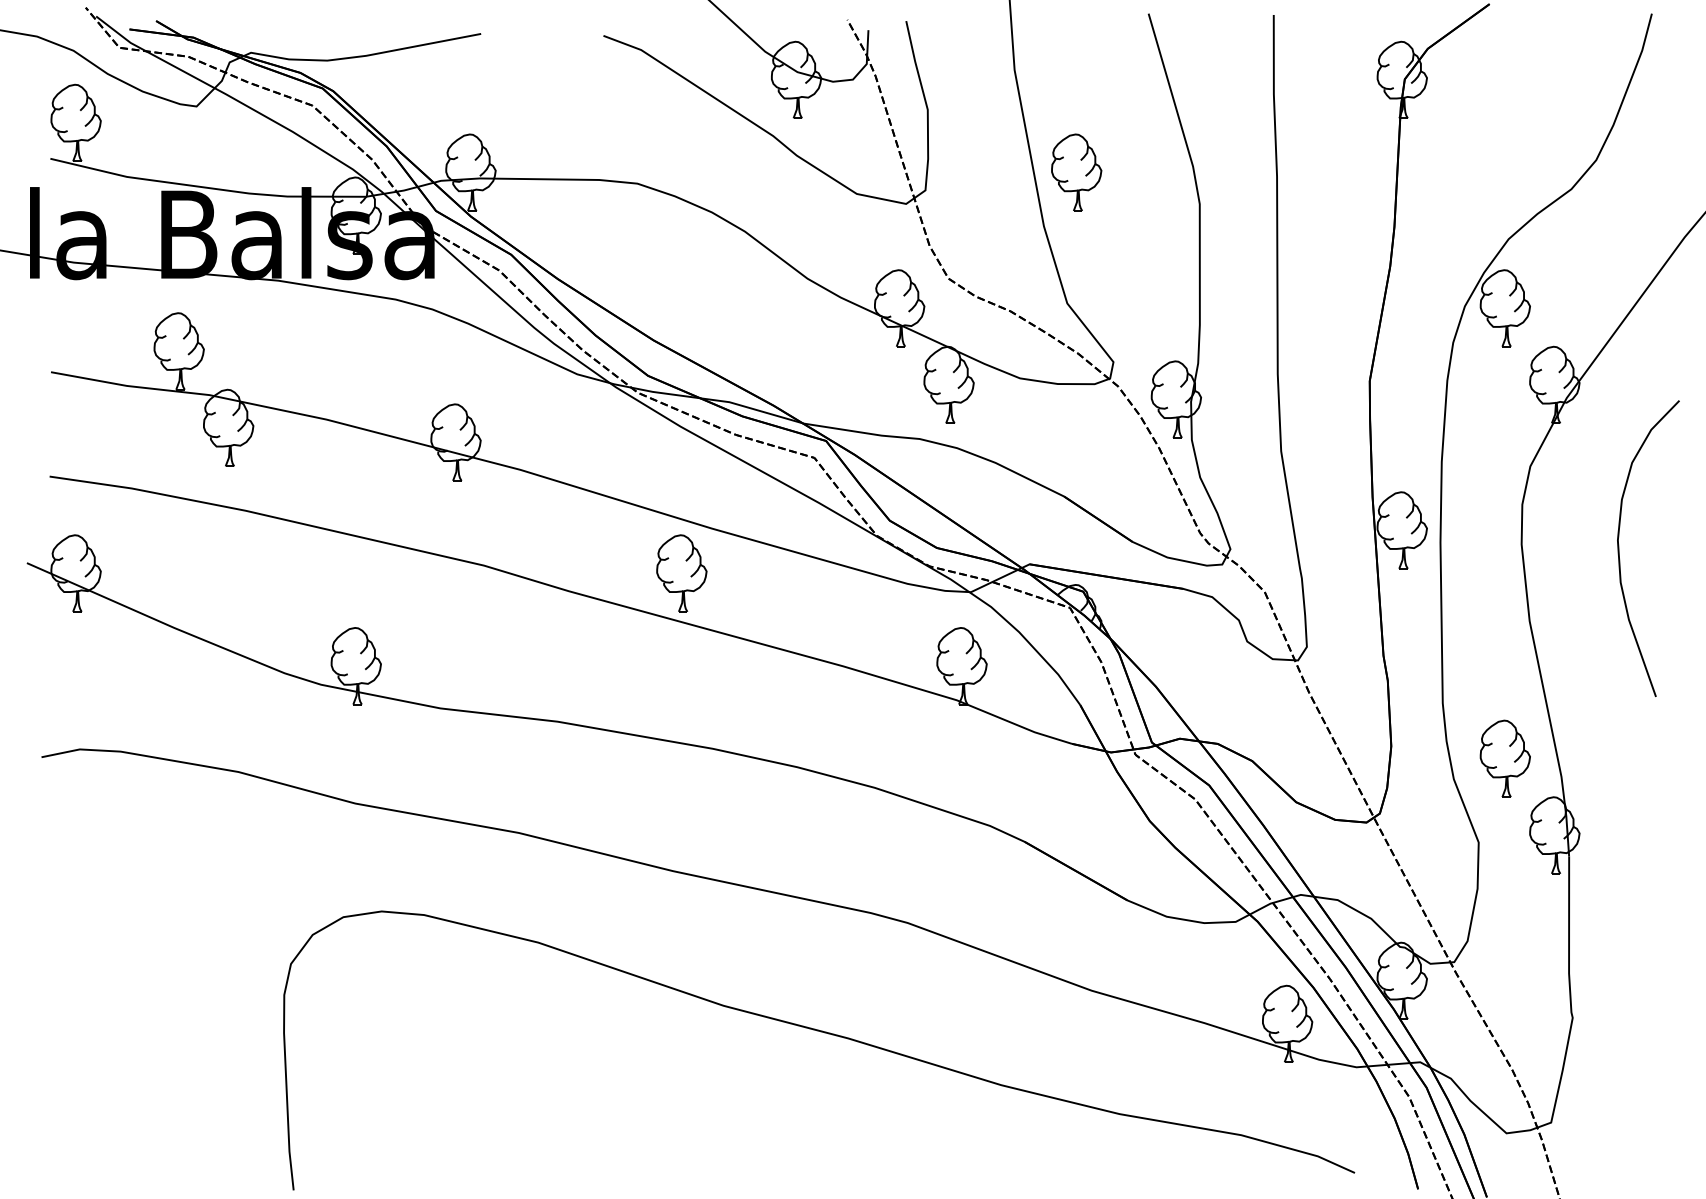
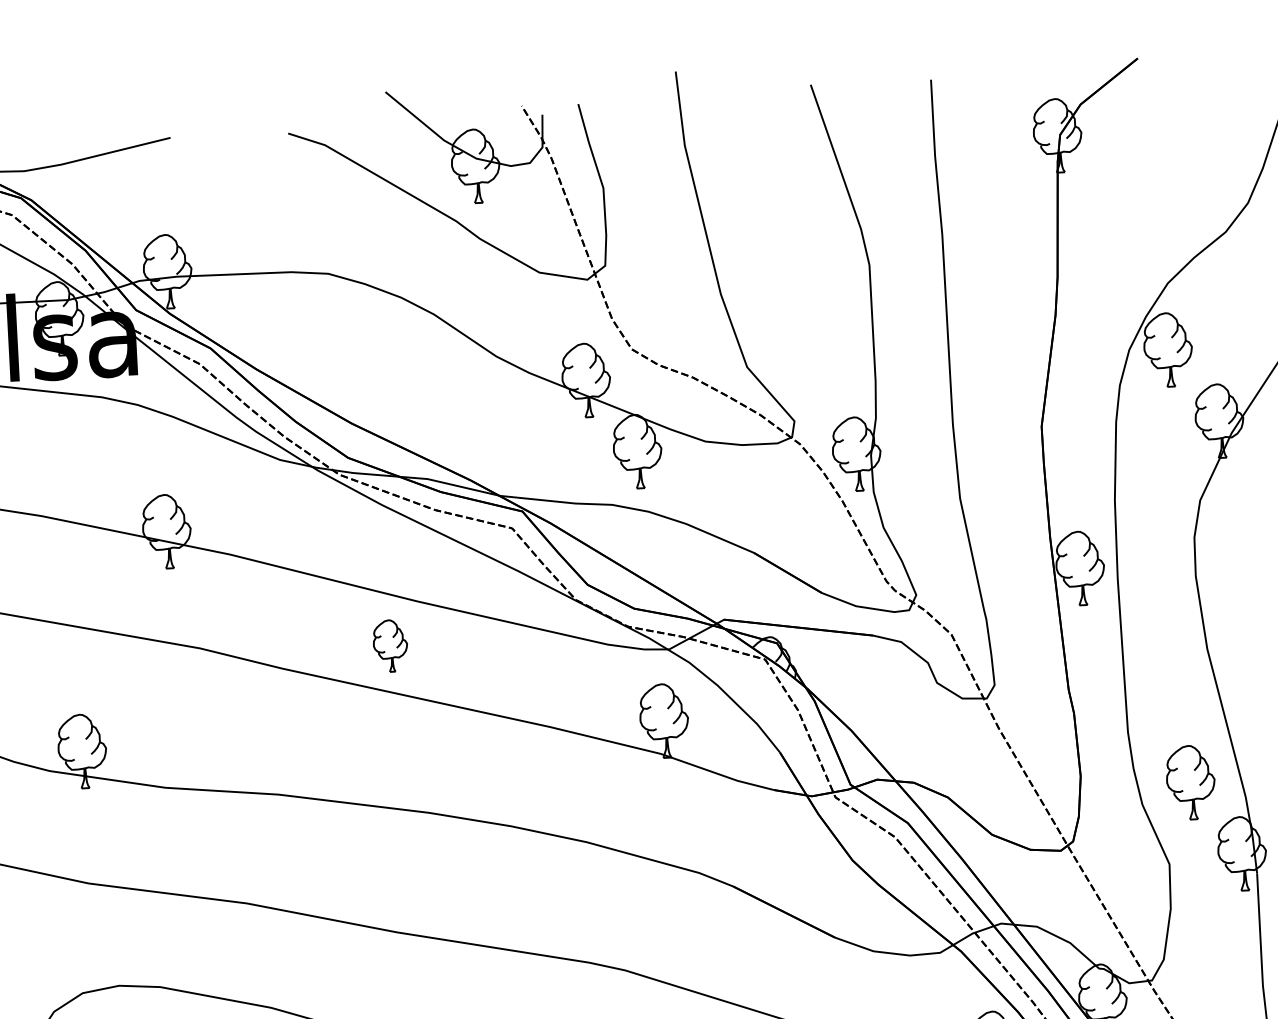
part: (1076, 172) -> (749, 240), removed
part: (681, 573) -> (390, 646), size x0.7

